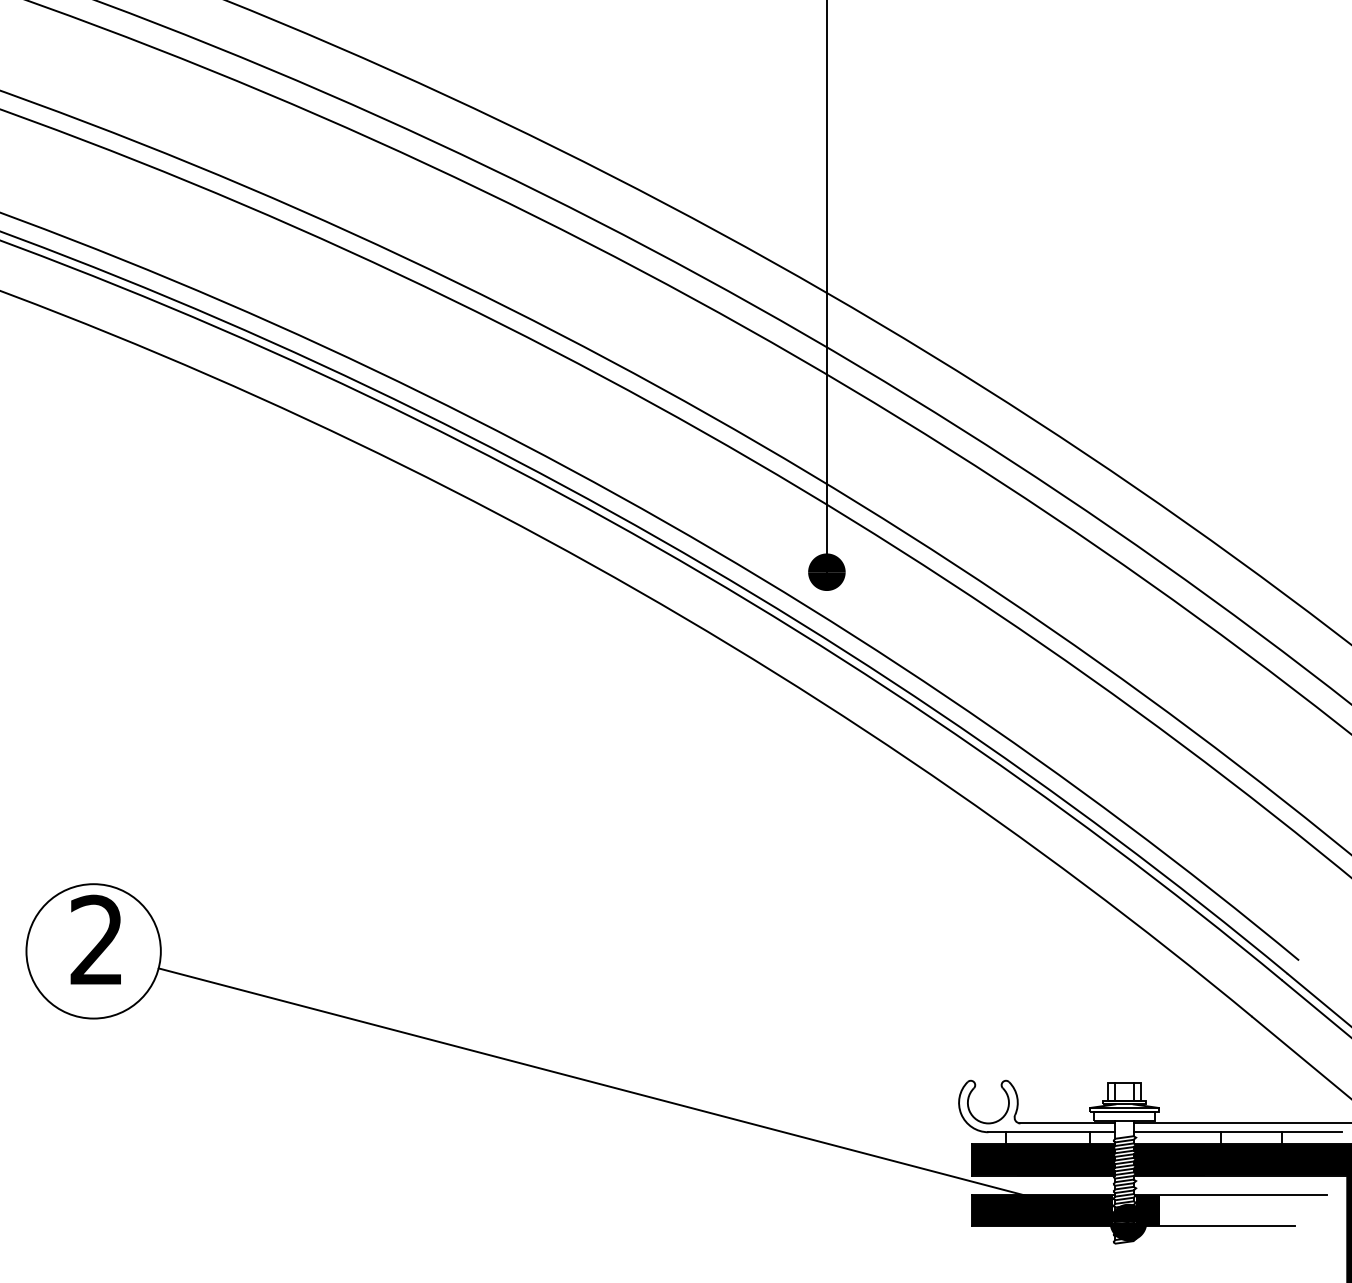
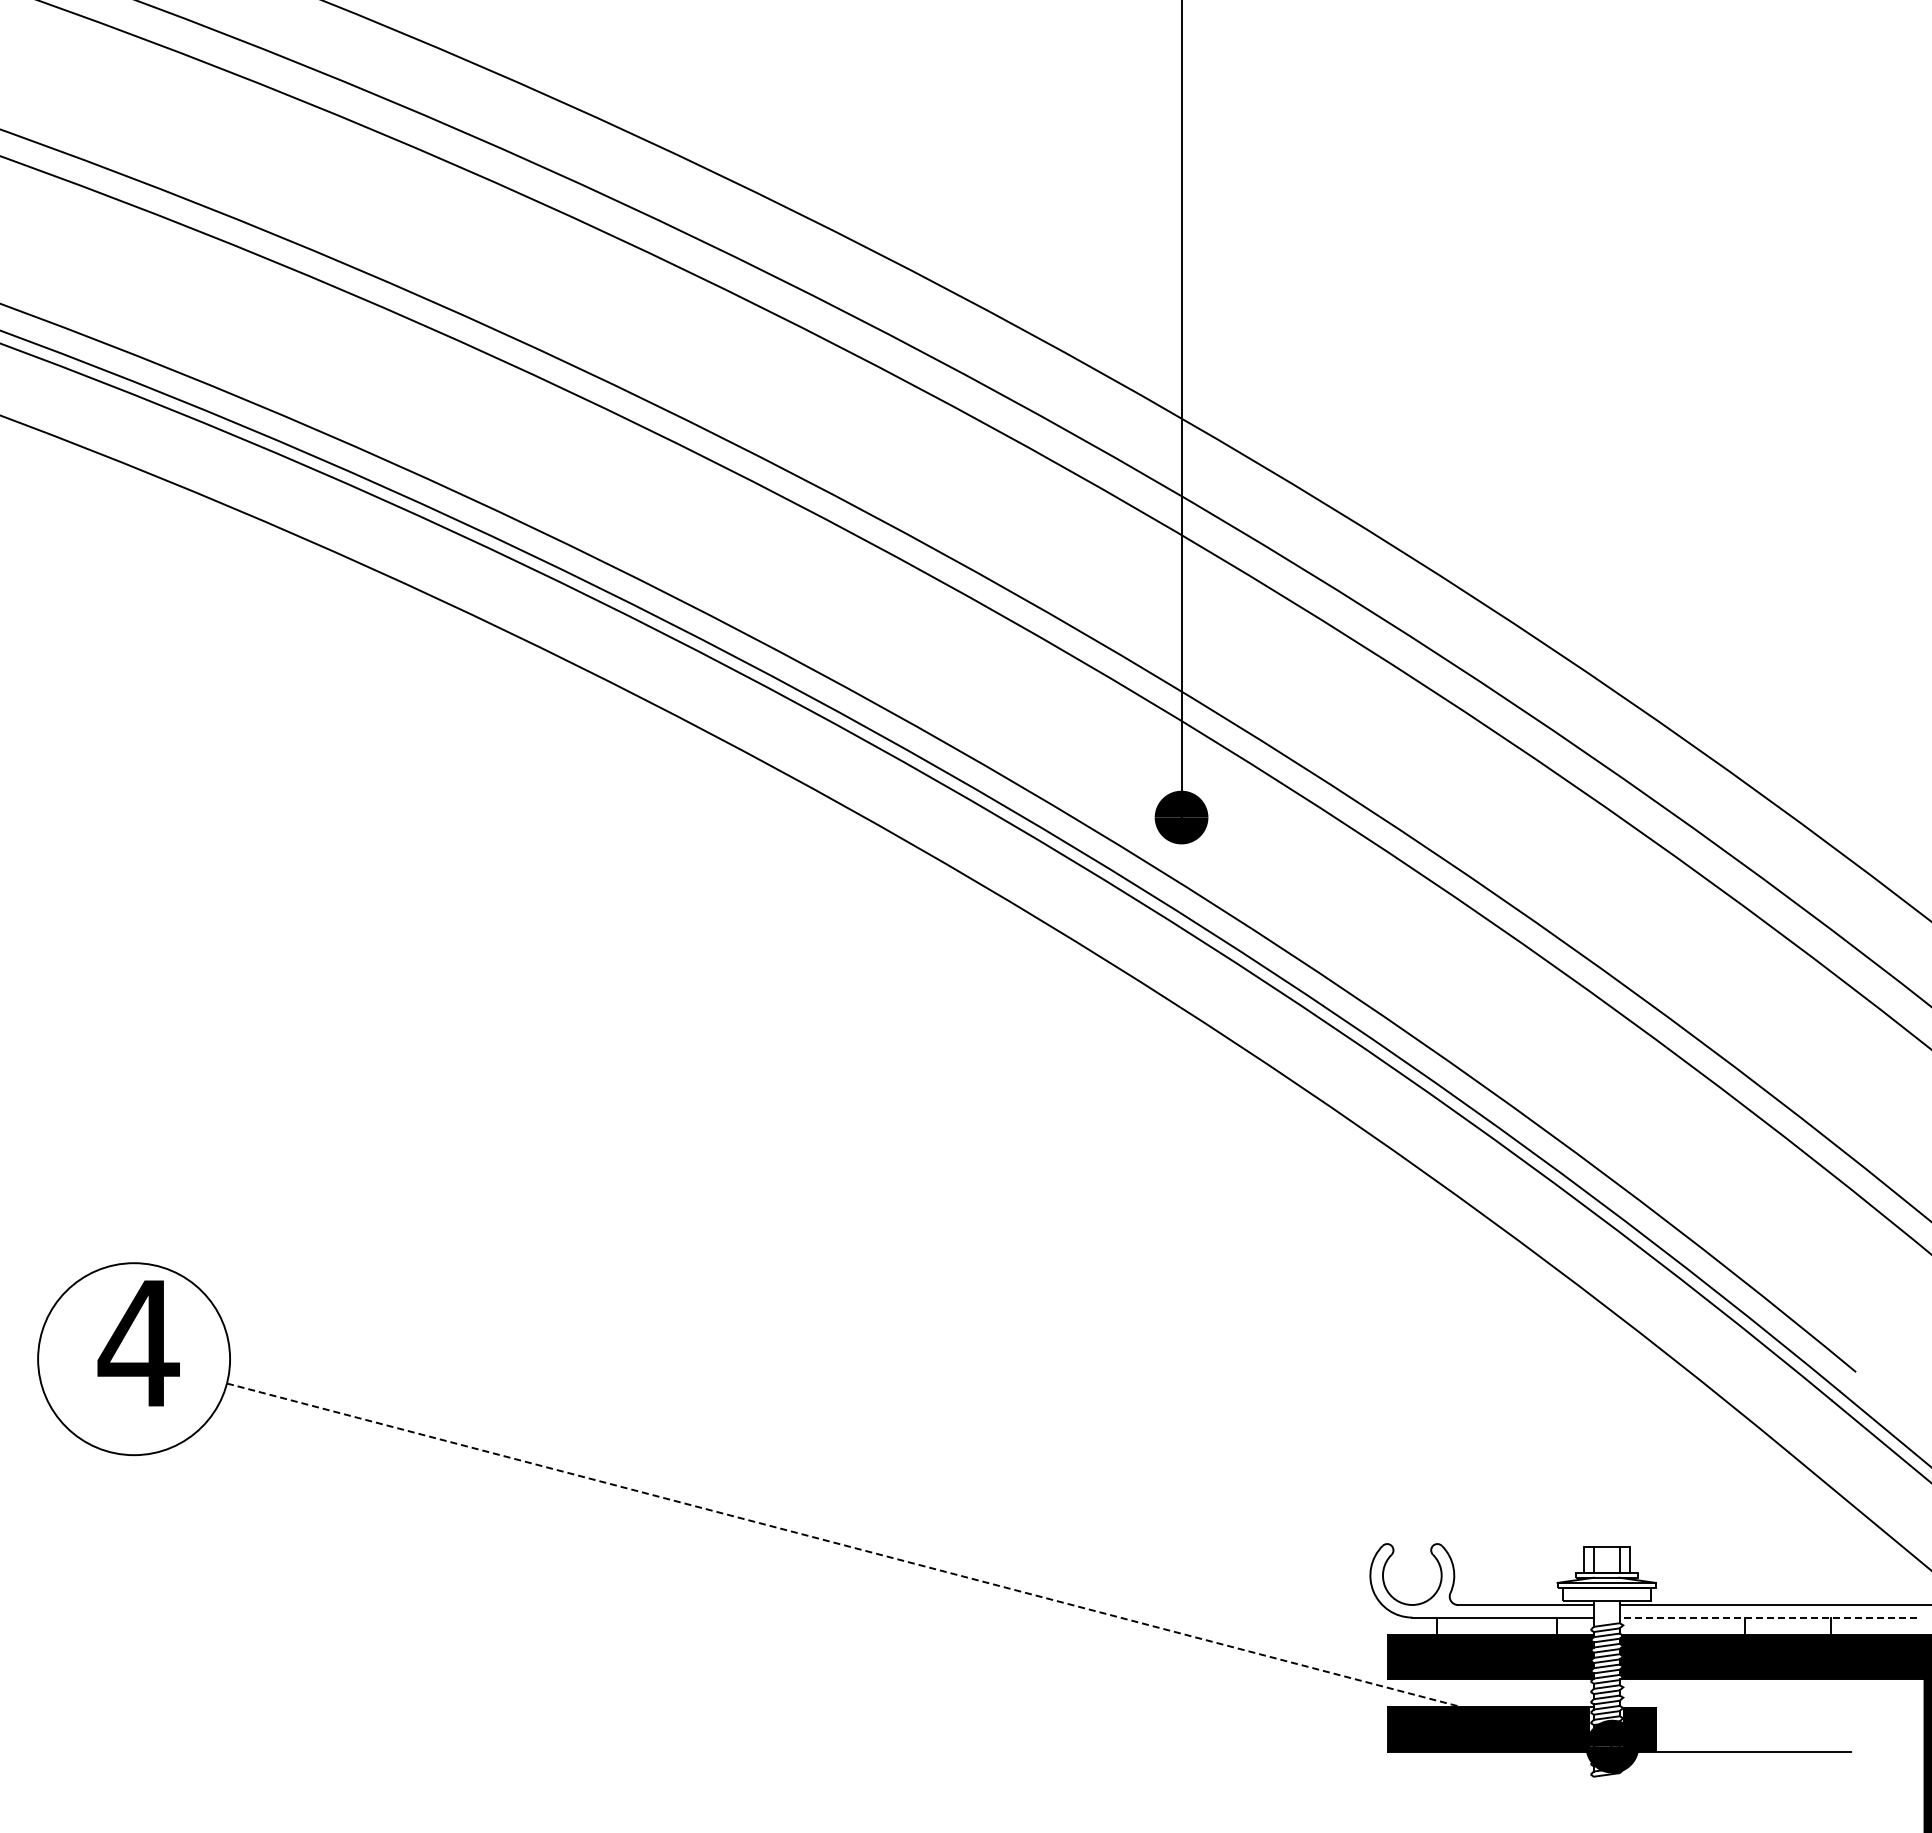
text: (96, 939) -> (138, 1342), 2 -> 4
line: (644, 1095) -> (920, 1565), solid -> dashed
line: (1237, 1132) -> (1768, 1617), solid -> dashed
line: (1230, 1195) -> (1758, 1707), removed

